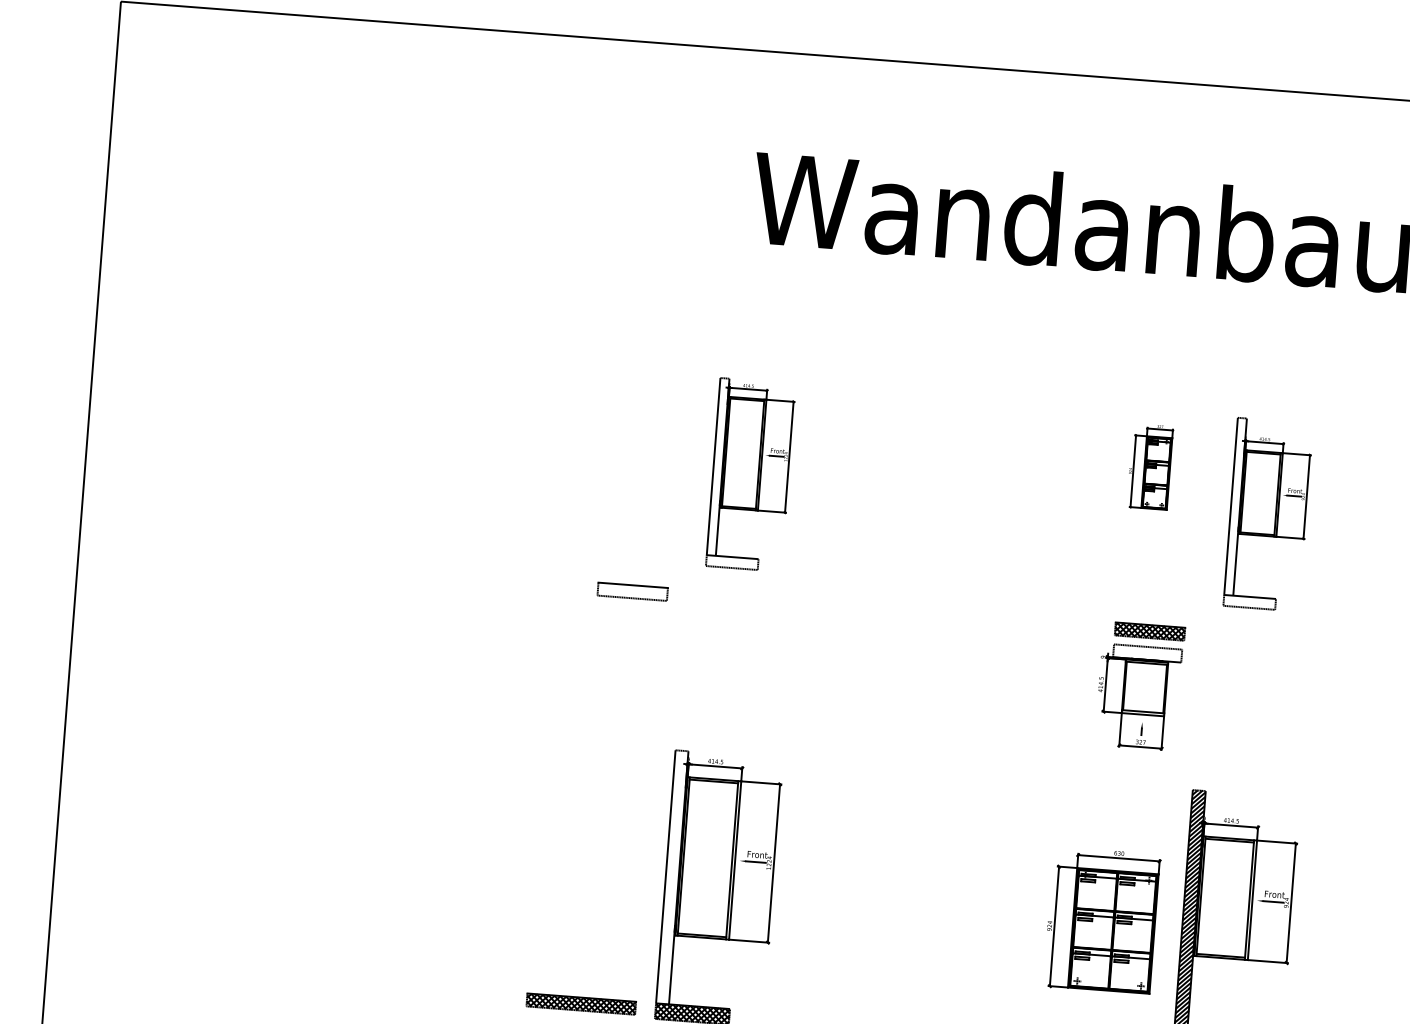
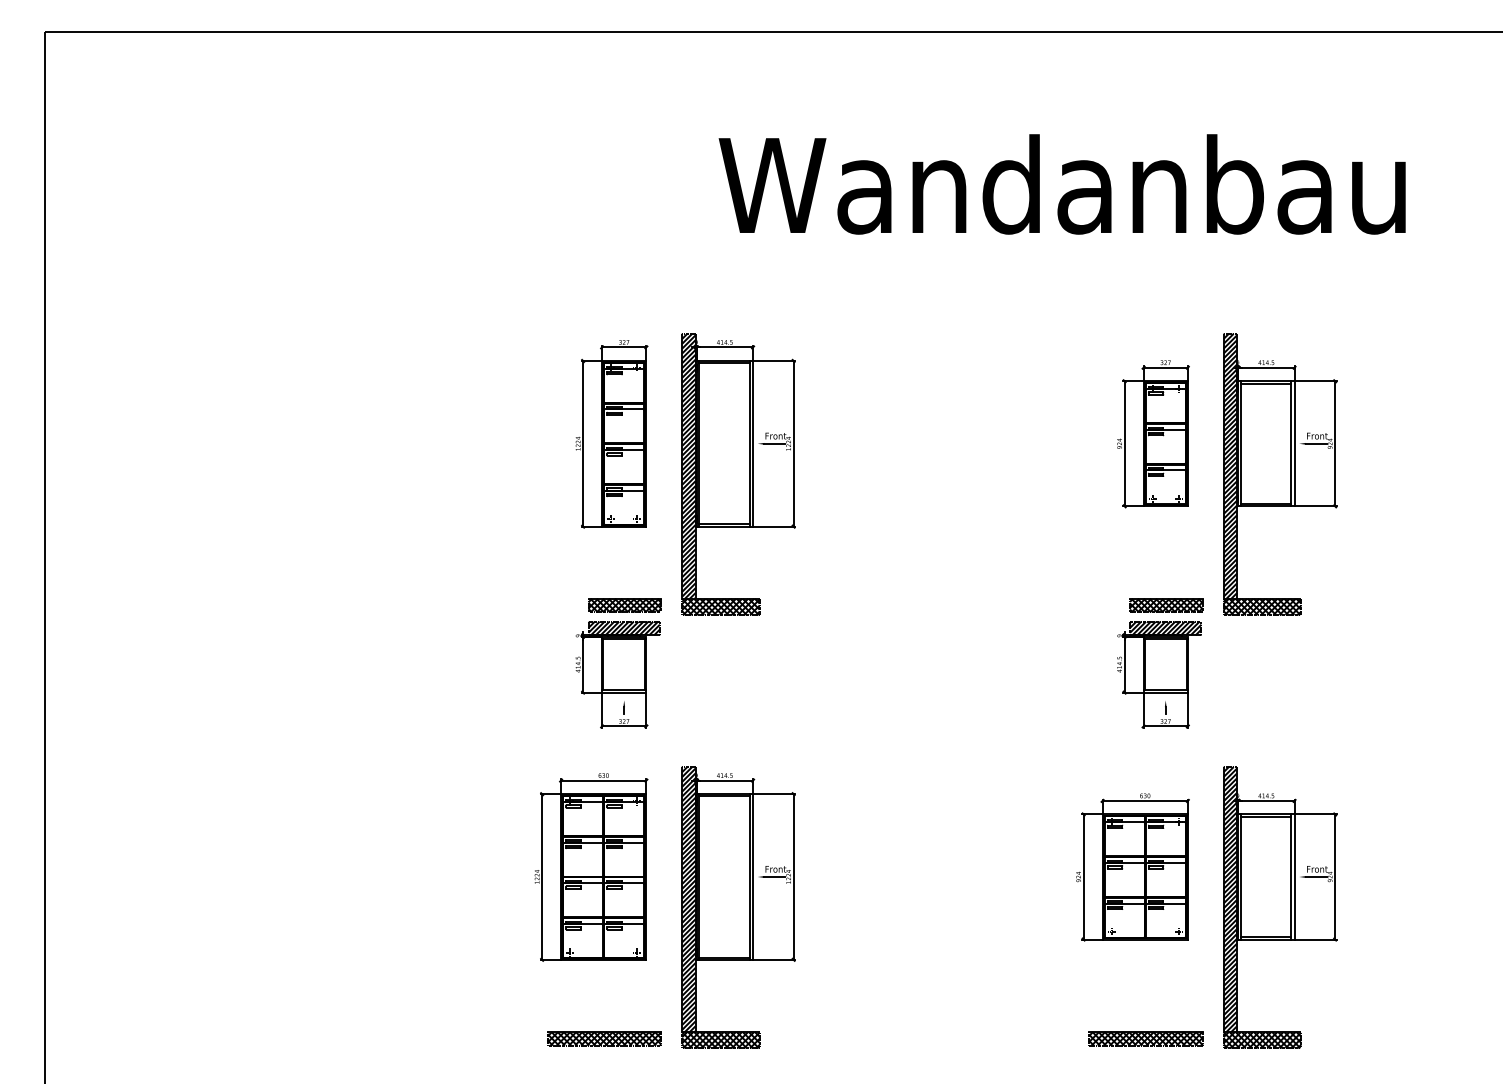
part: (632, 427) -> (611, 434), added
part: (1150, 467) -> (1153, 434), size x1.67
part: (750, 474) -> (738, 474), size x1.43
part: (1268, 514) -> (1280, 474), size x1.43
hatch: (632, 591) -> (624, 605), added
hatch: (1147, 653) -> (1165, 628), added
part: (620, 657) -> (617, 674), added
part: (581, 839) -> (591, 867), added
hatch: (671, 877) -> (688, 899), added
part: (1101, 920) -> (1132, 867), moved

